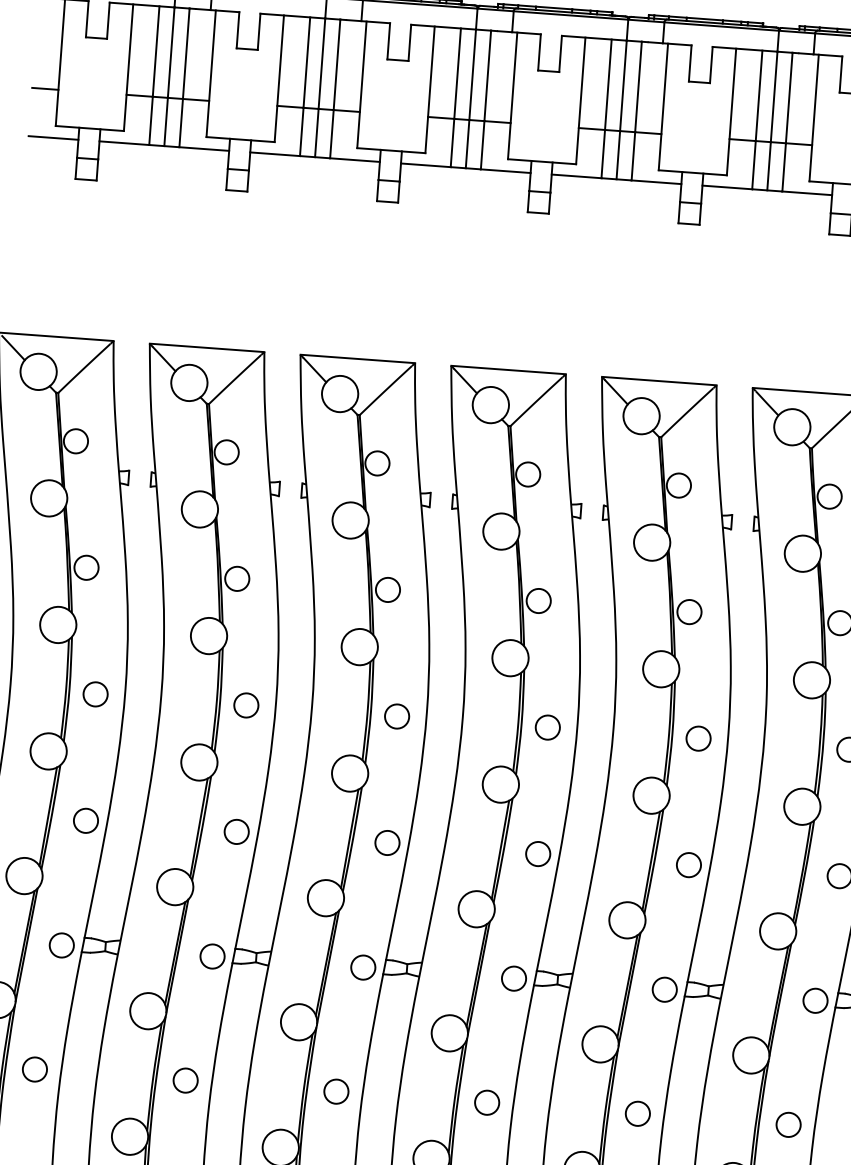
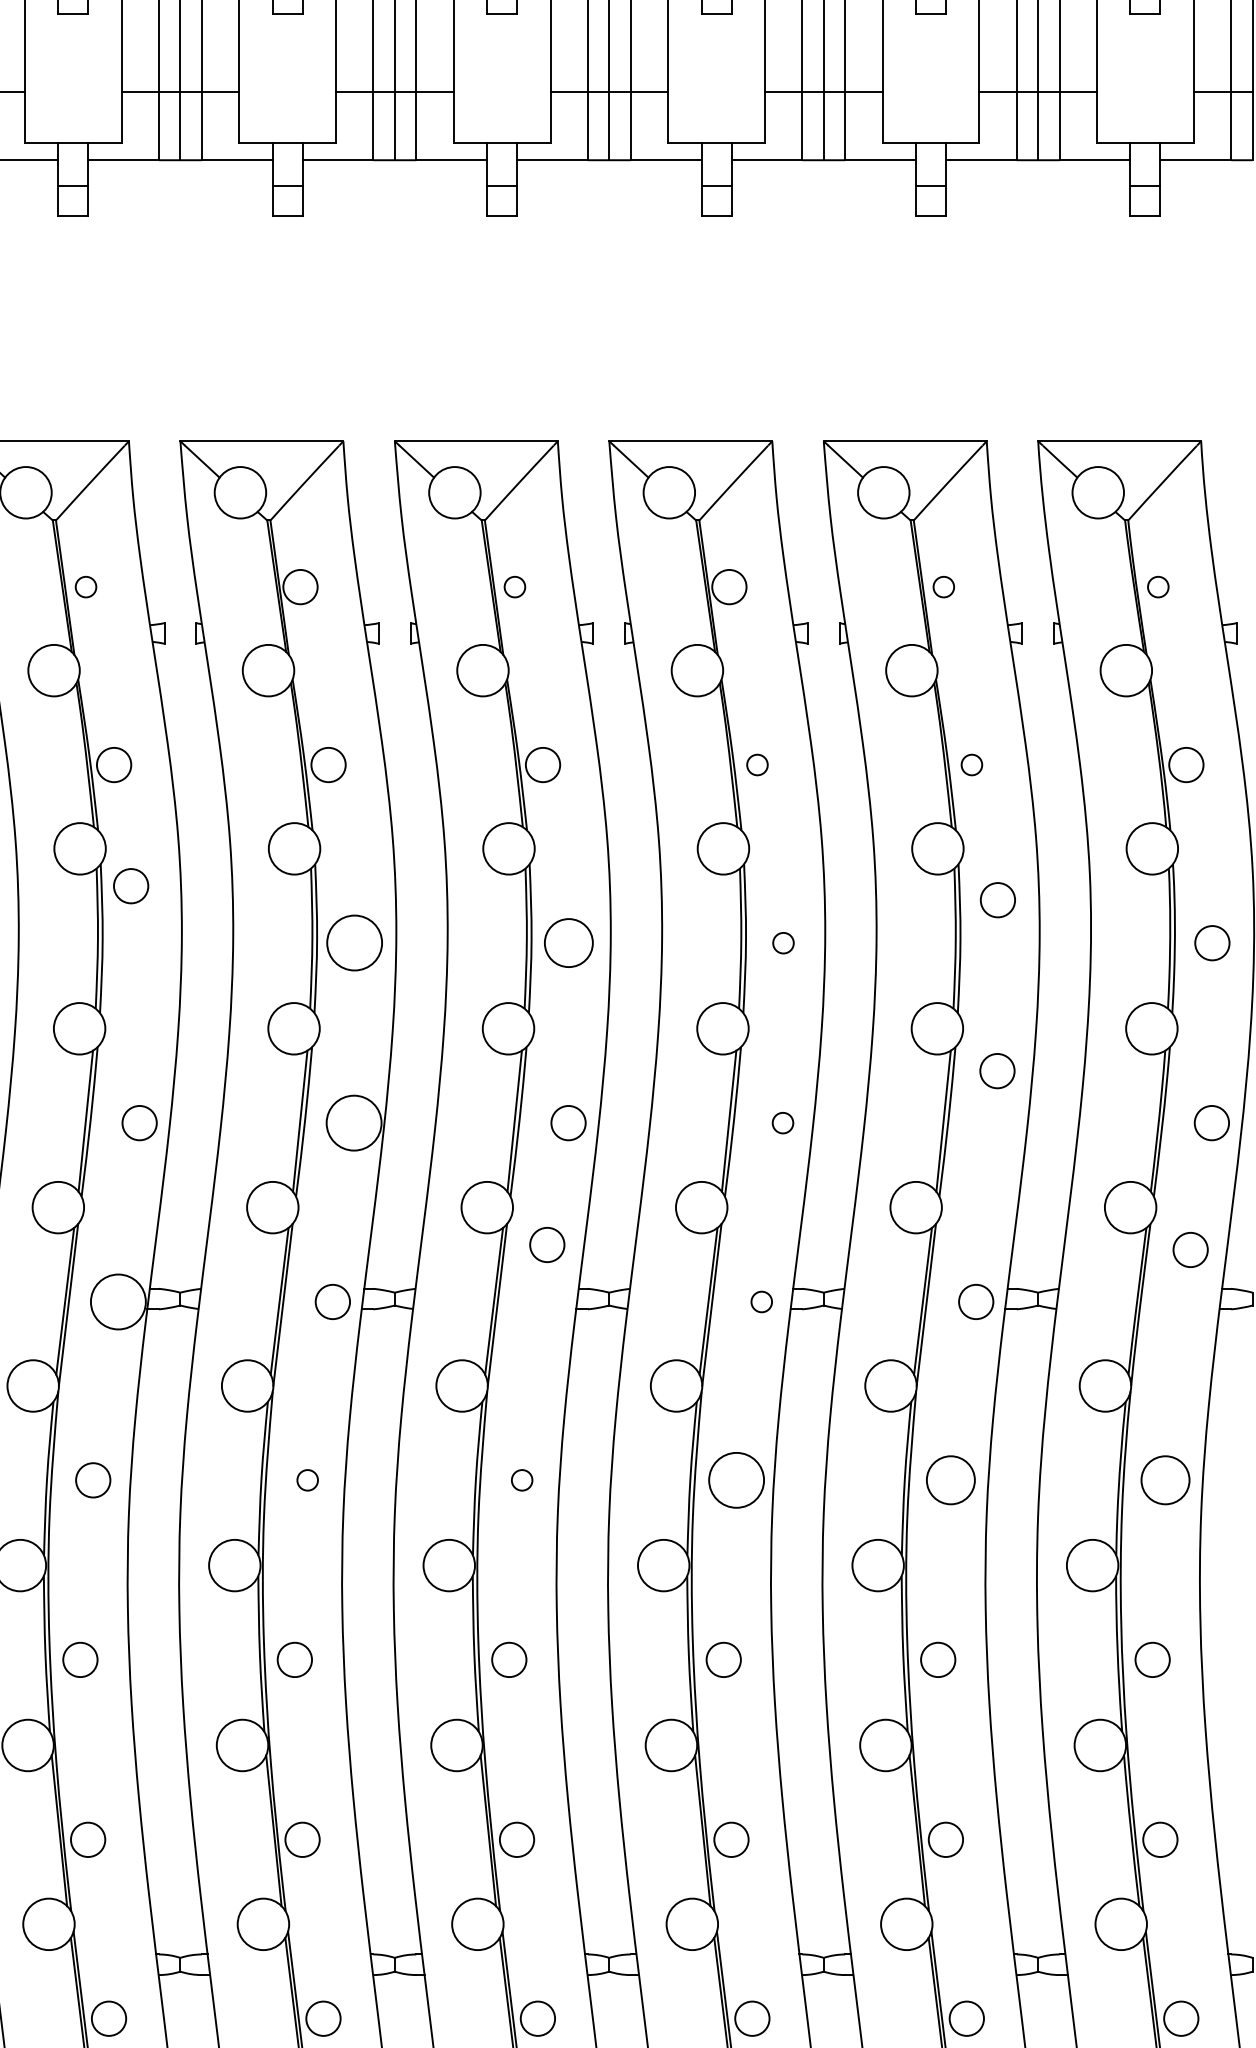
circle: (75, 440) -> (85, 586), size x0.6
circle: (377, 462) -> (514, 586), size x0.6
circle: (678, 485) -> (943, 586), size x0.6
circle: (829, 496) -> (1158, 586), size x0.6
circle: (538, 600) -> (757, 764), size x0.6
circle: (689, 611) -> (971, 764), size x0.6
circle: (95, 694) -> (131, 886), moved
circle: (246, 705) -> (354, 943), size x1.6
circle: (397, 716) -> (569, 943), size x1.4
circle: (547, 727) -> (783, 943), size x0.6
circle: (698, 738) -> (997, 900), moved
circle: (236, 831) -> (353, 1122), size x1.6
circle: (537, 853) -> (782, 1122), size x0.6
circle: (688, 865) -> (997, 1071), moved
circle: (61, 945) -> (118, 1301), size x1.6
circle: (363, 967) -> (547, 1244), moved
circle: (513, 978) -> (761, 1301), size x0.6
circle: (815, 1000) -> (1190, 1249), moved
circle: (185, 1080) -> (307, 1480), size x0.6
circle: (336, 1091) -> (522, 1480), size x0.6
circle: (487, 1102) -> (736, 1480), size x1.6
circle: (638, 1113) -> (951, 1480), size x1.4
circle: (788, 1124) -> (1165, 1480), size x1.4

